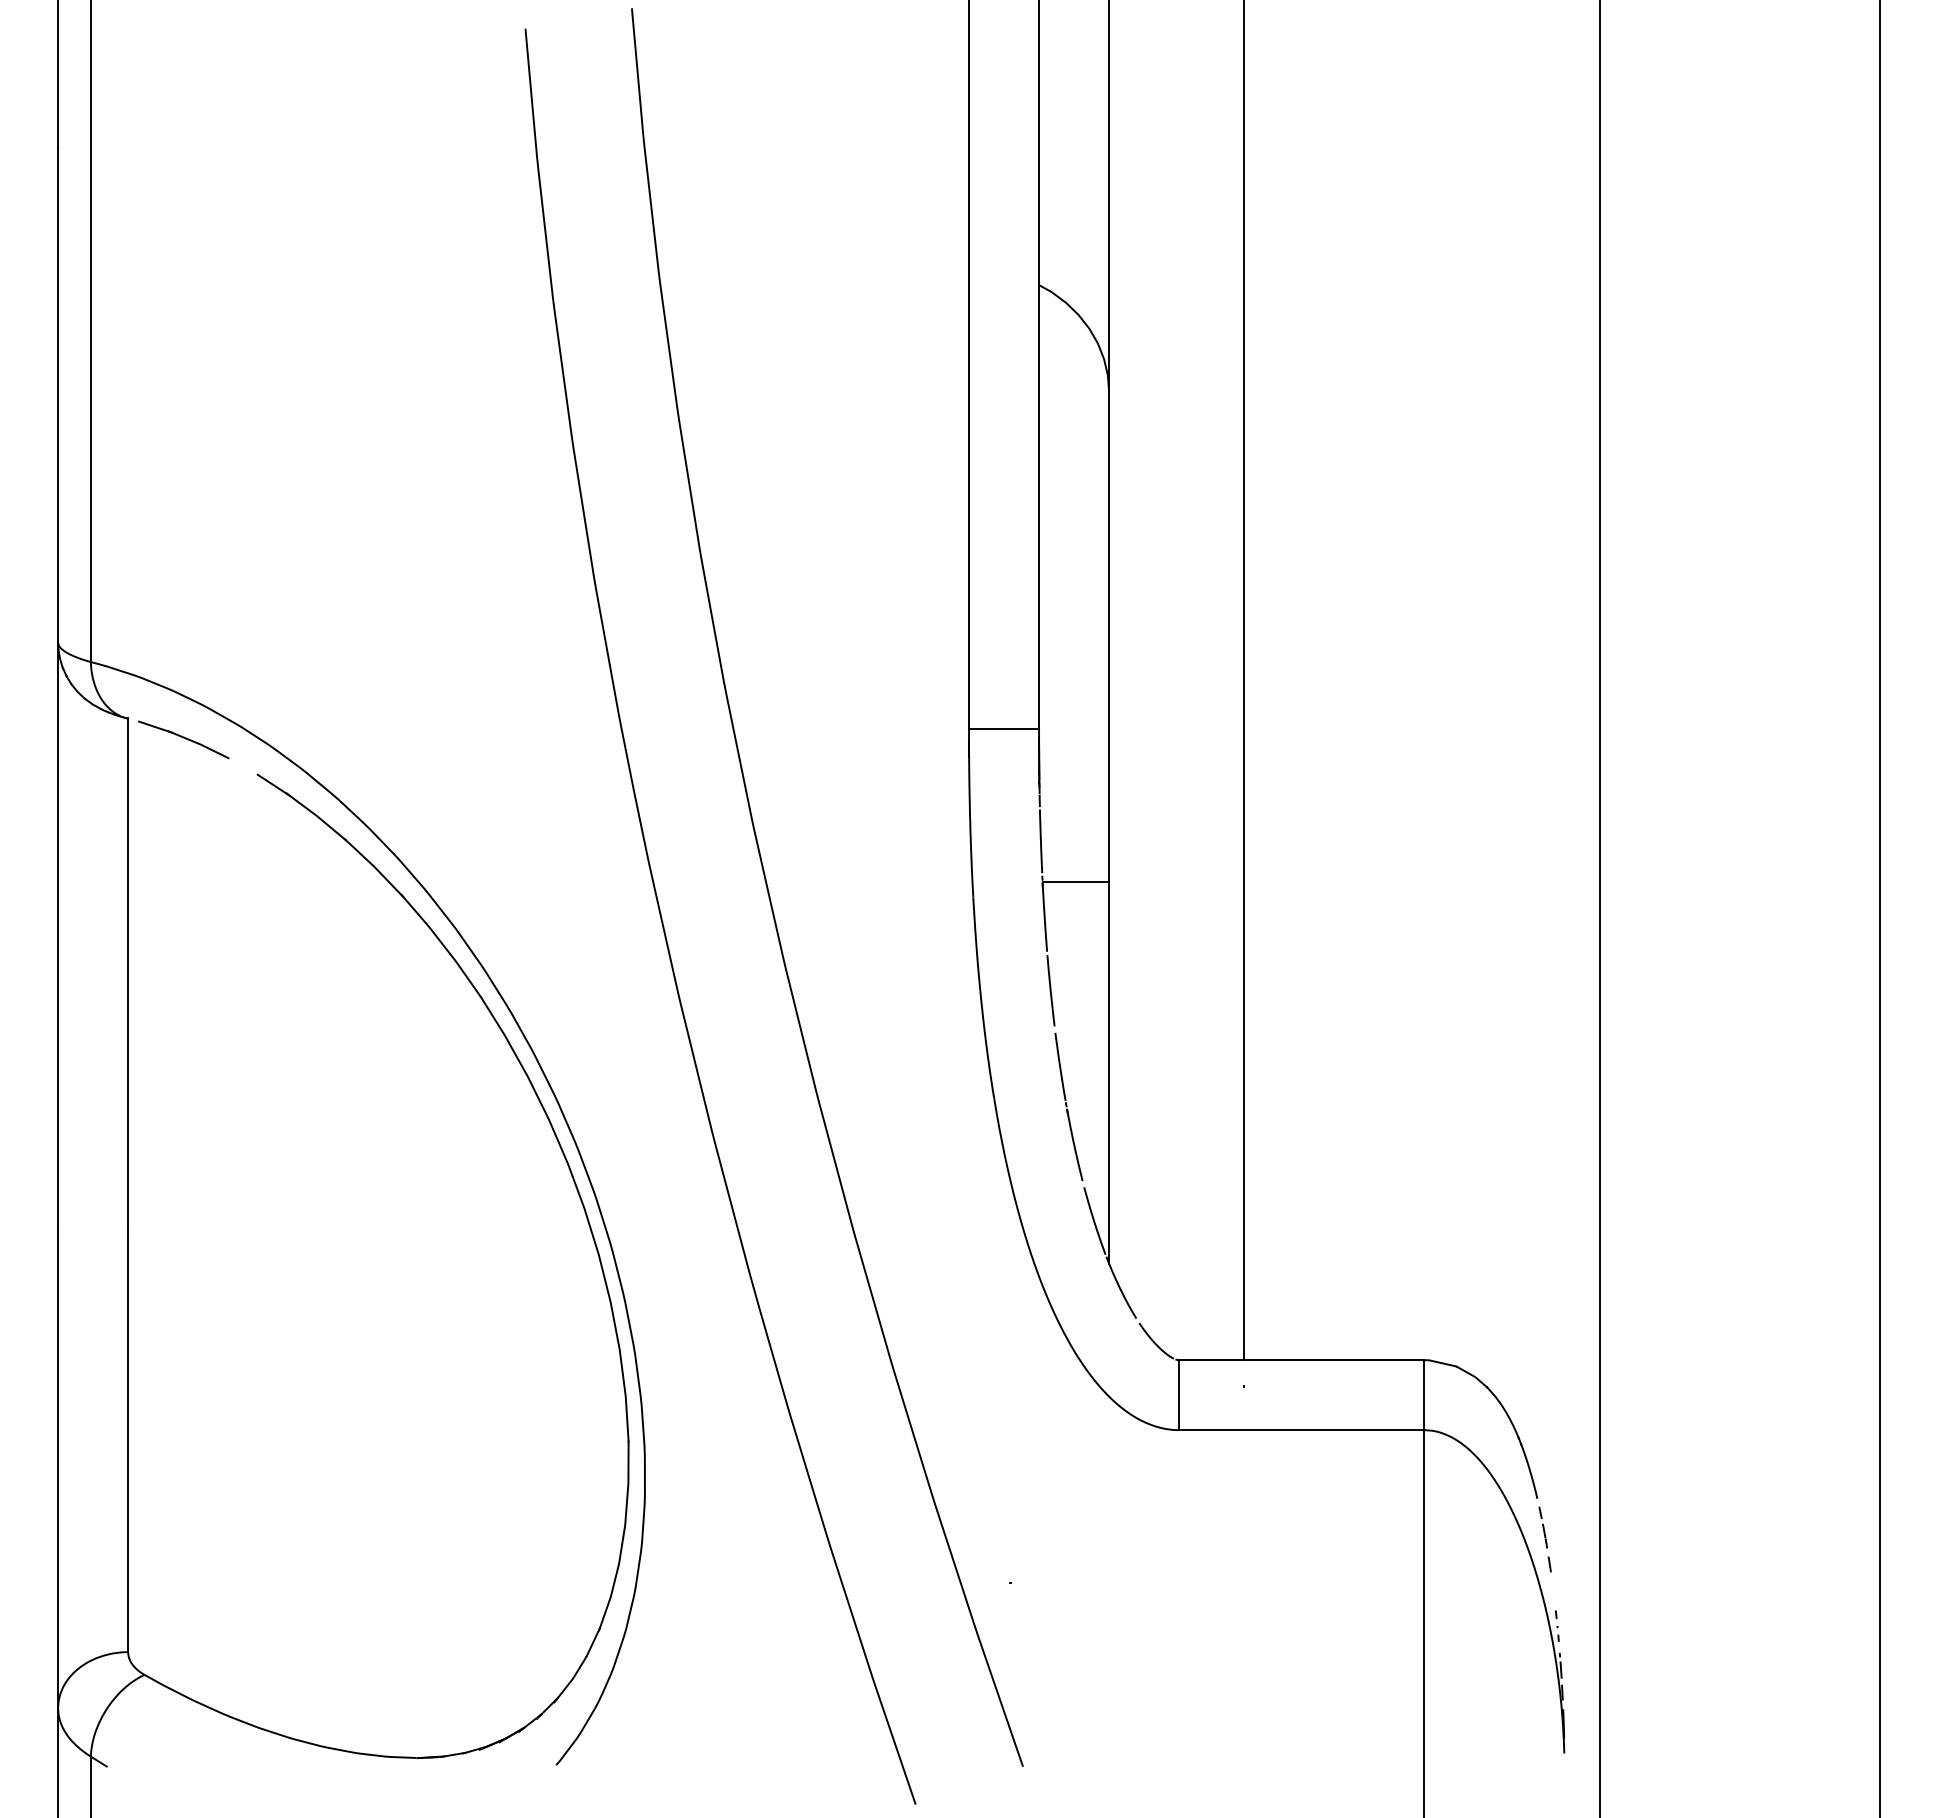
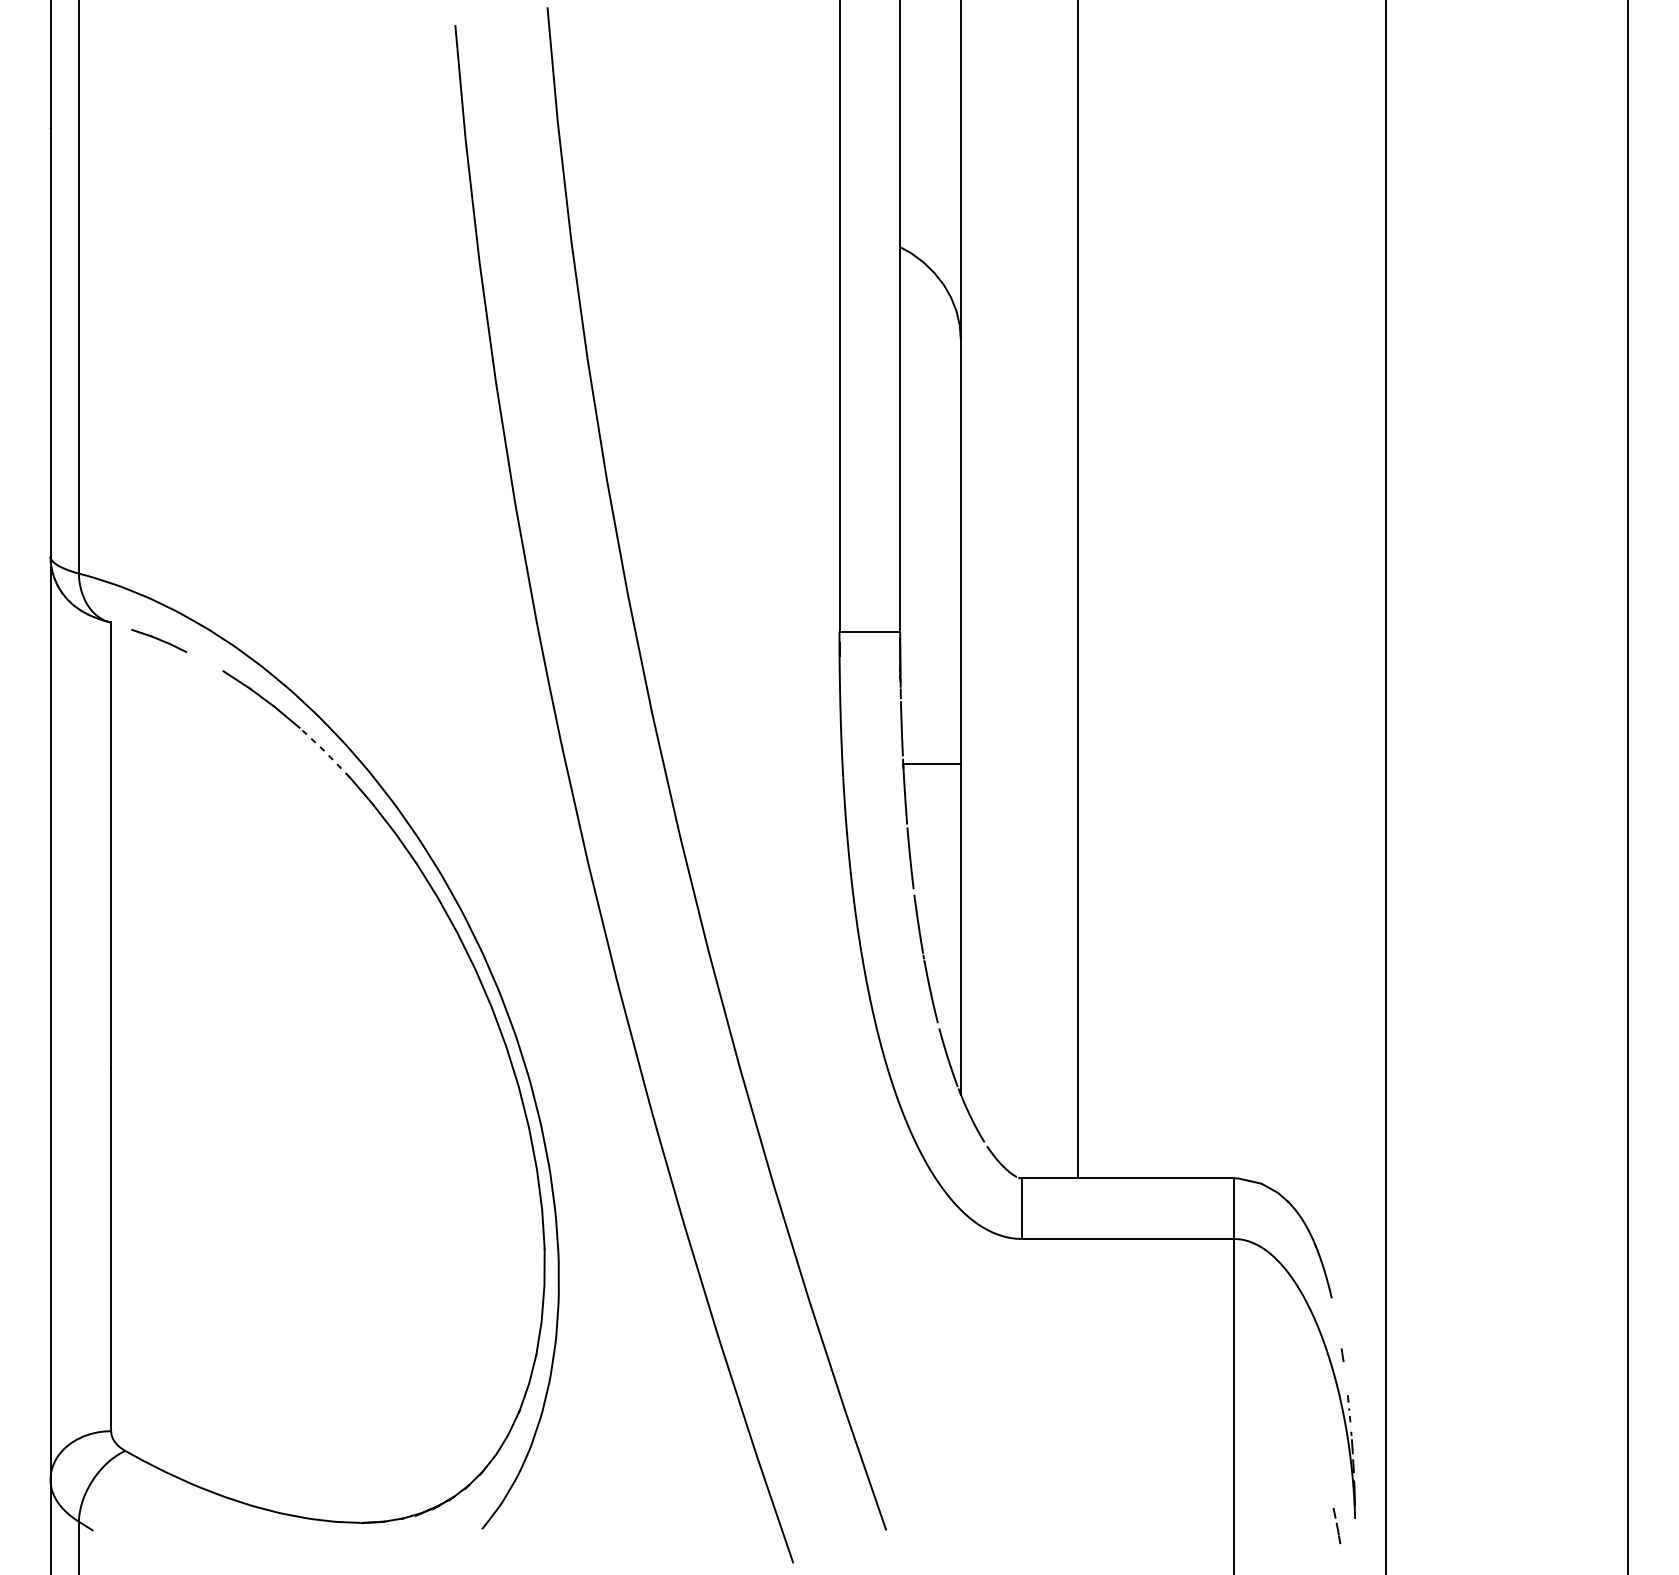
part: (183, 739) -> (159, 640), size x0.7
line: (374, 866) -> (324, 750), solid -> dashed
line: (1542, 1527) -> (1336, 1525), moved

